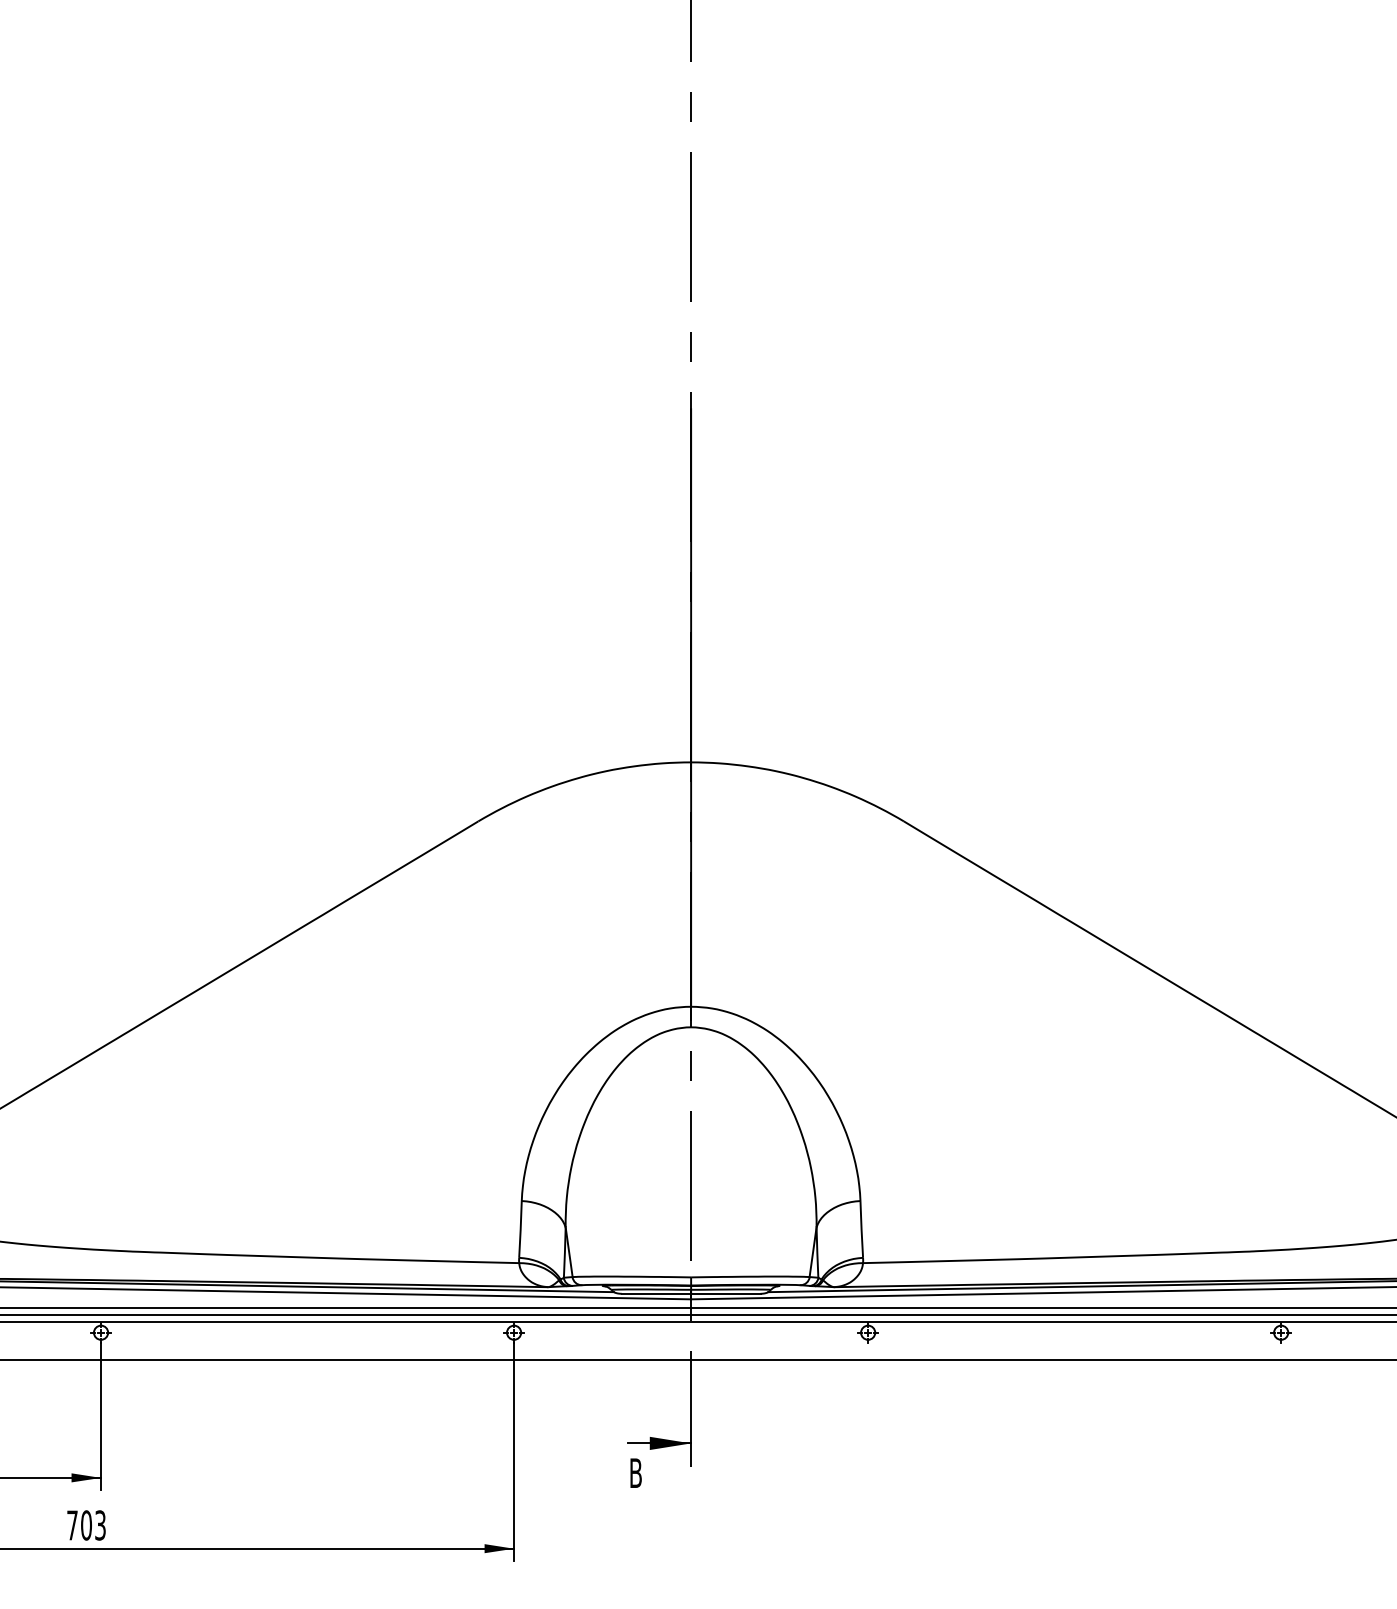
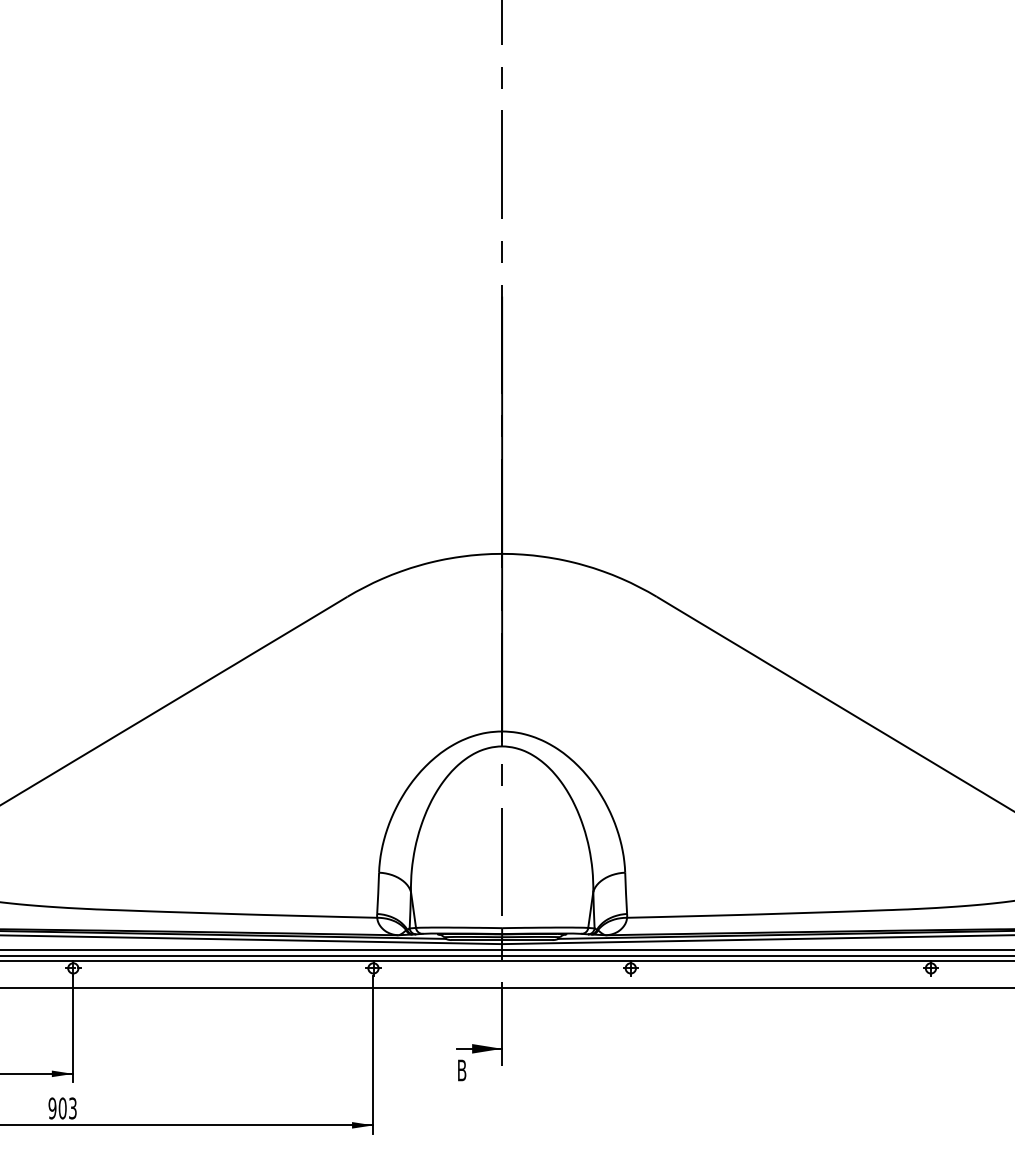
text: (72, 1525) -> (52, 1108), 703 -> 903

